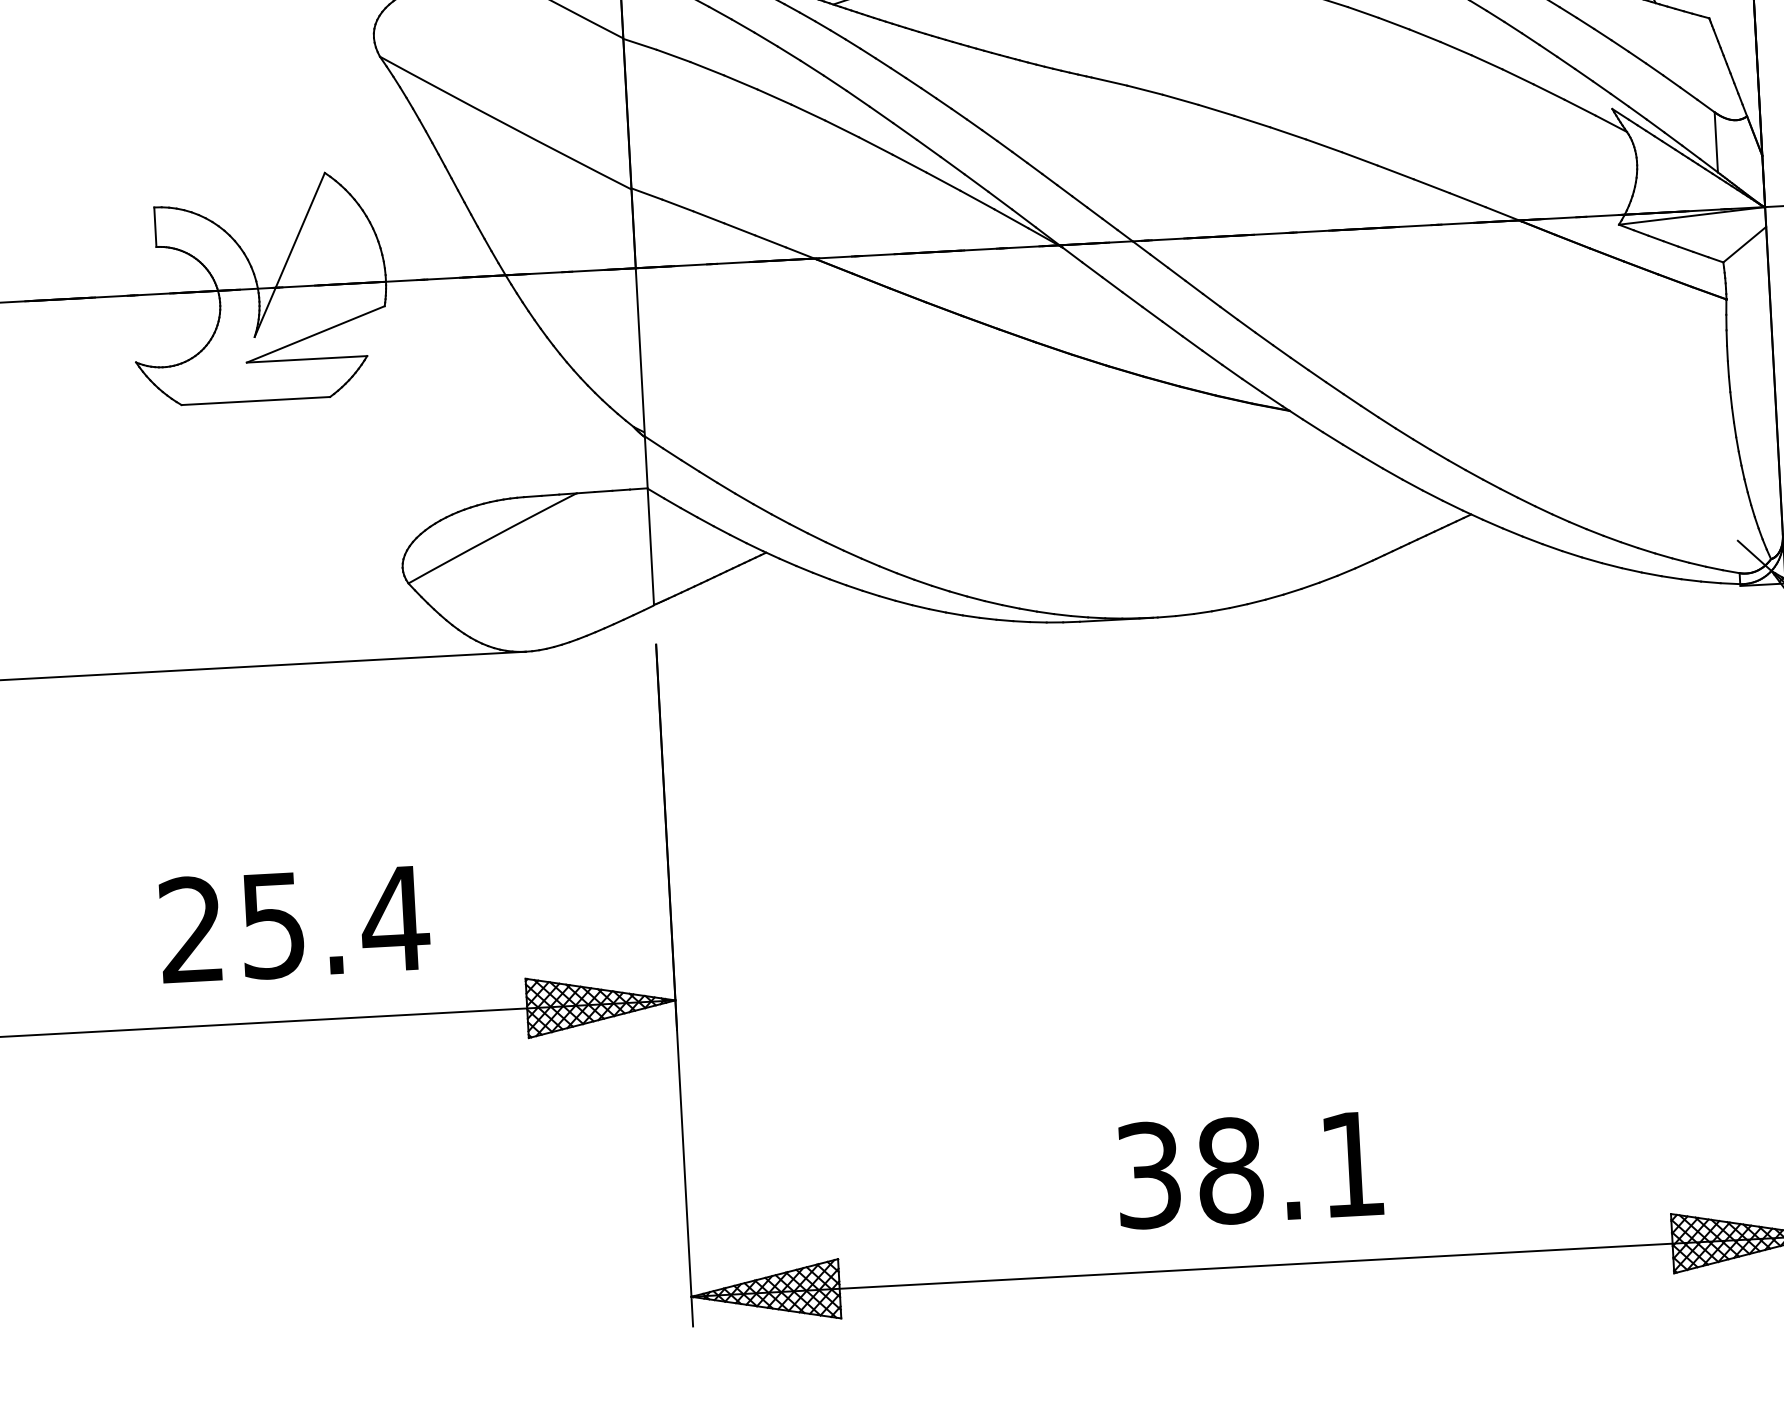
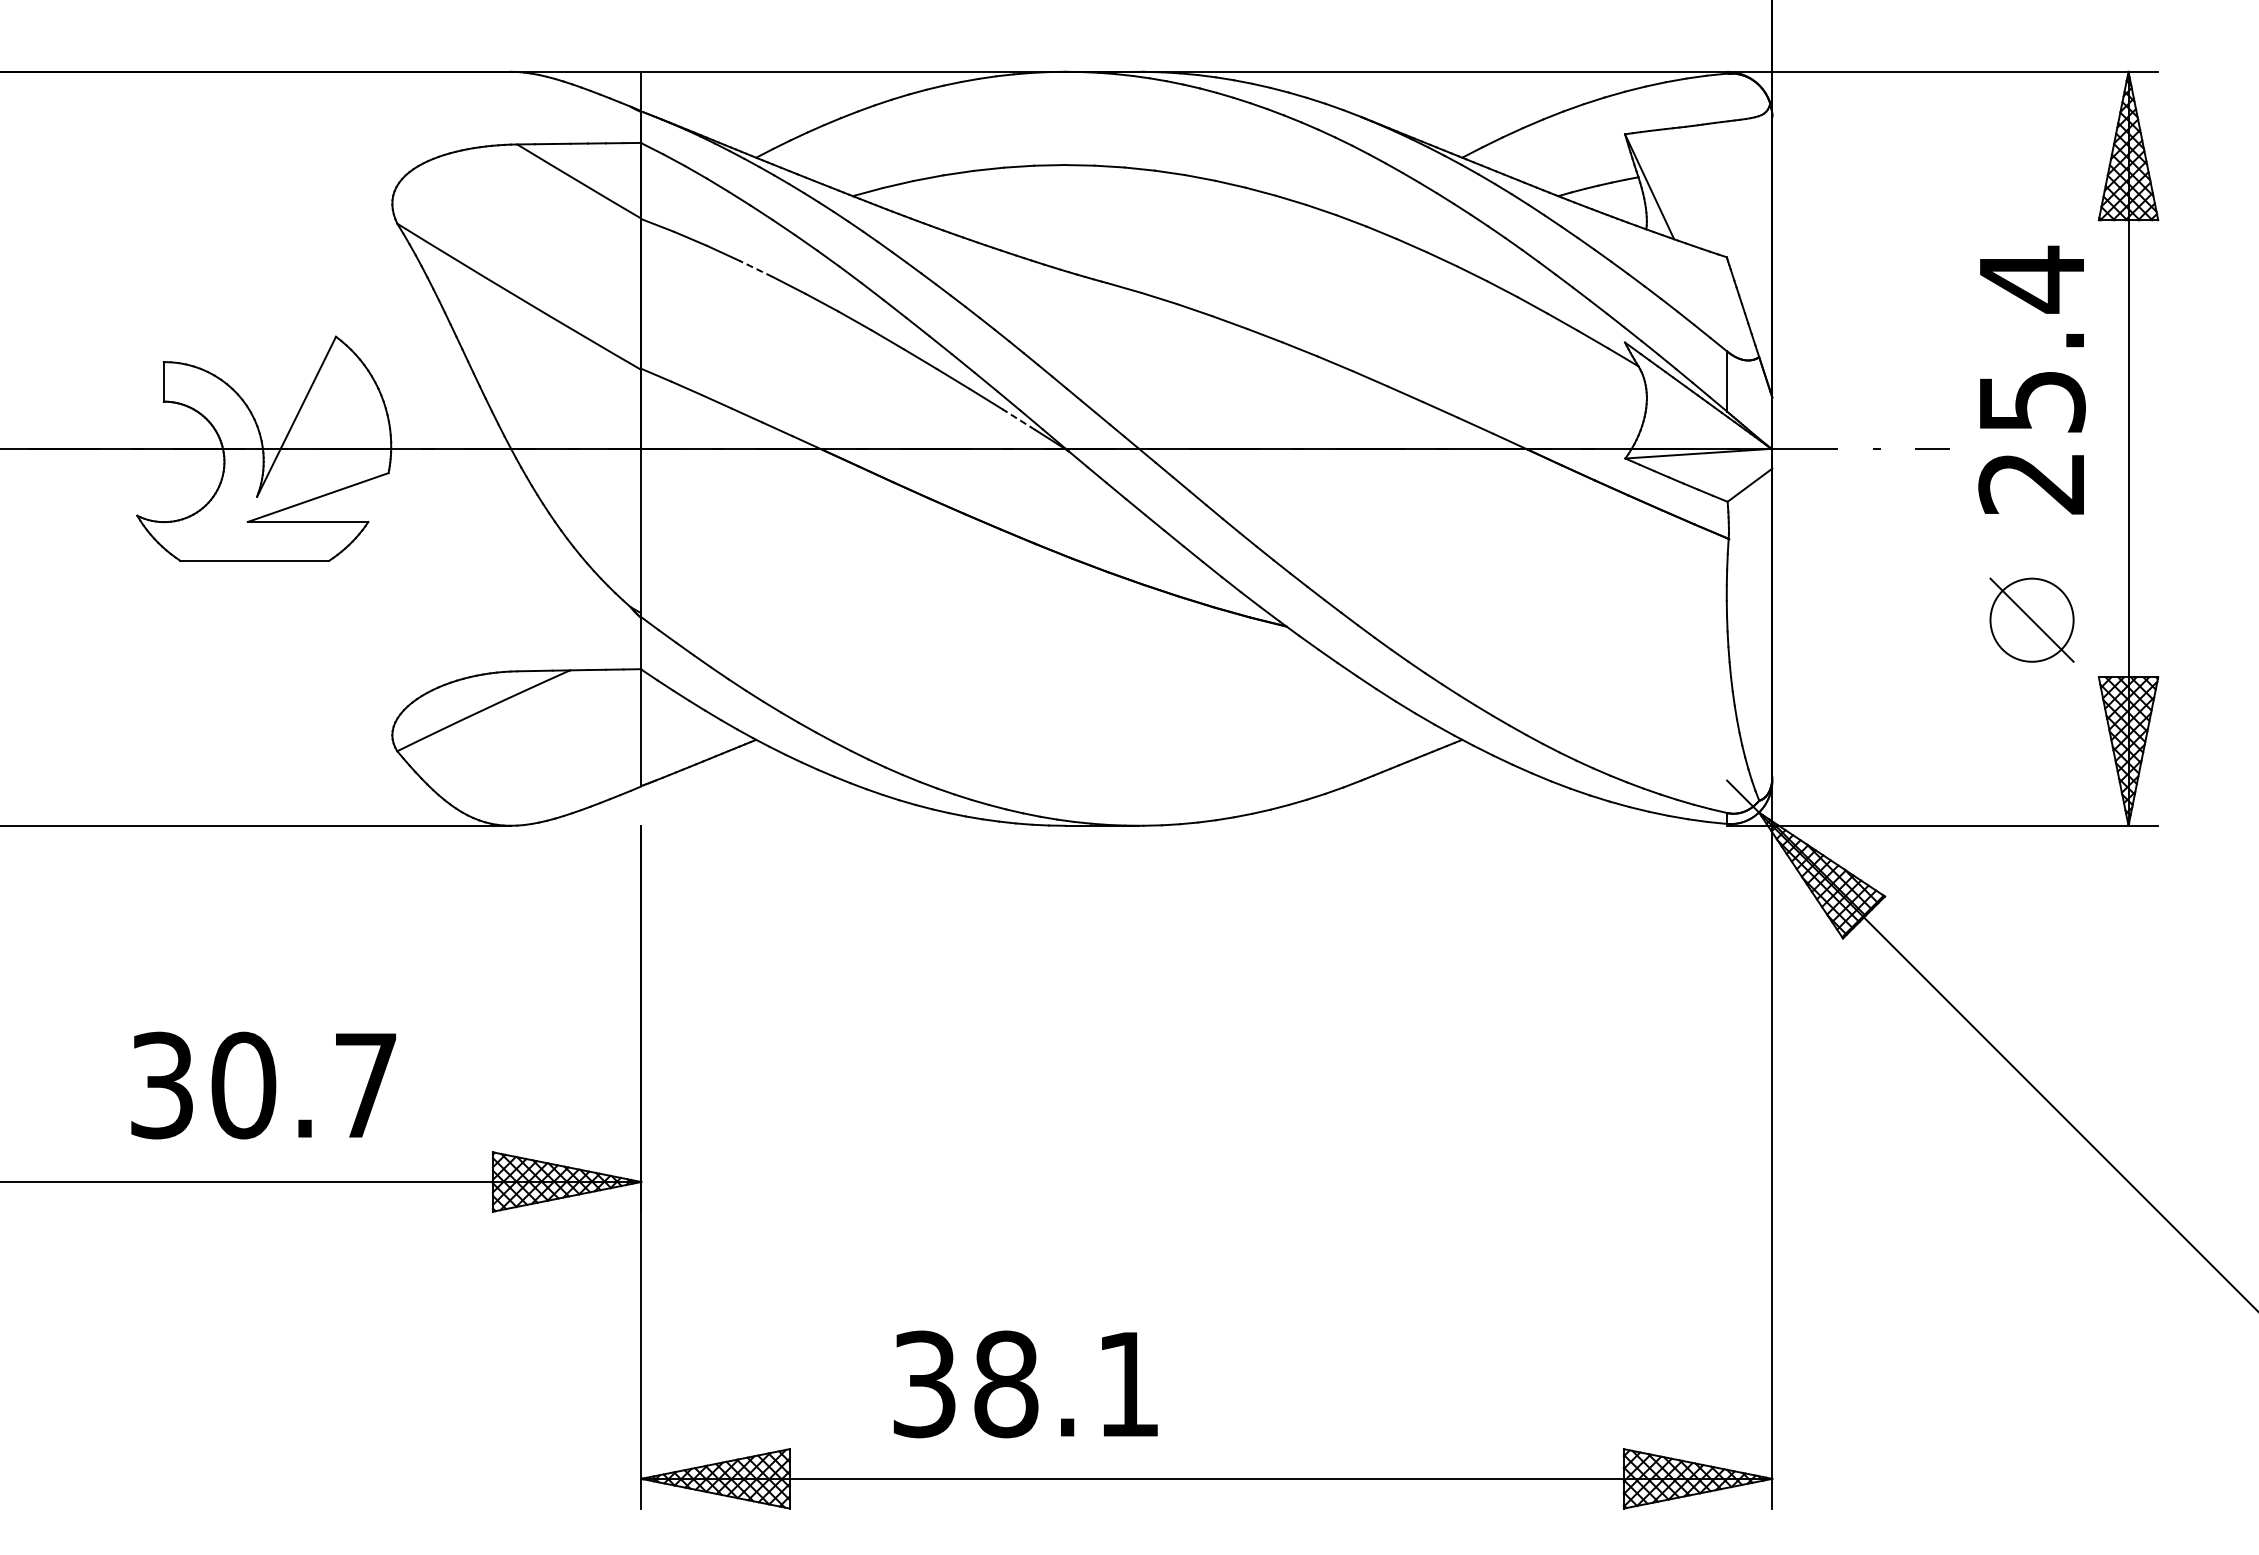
line: (740, 82) -> (755, 268), solid -> dashed
line: (1010, 218) -> (1018, 419), solid -> dashed
text: (294, 924) -> (265, 1085), 25.4 -> 30.7
text: (1249, 1170) -> (1025, 1384), moved

